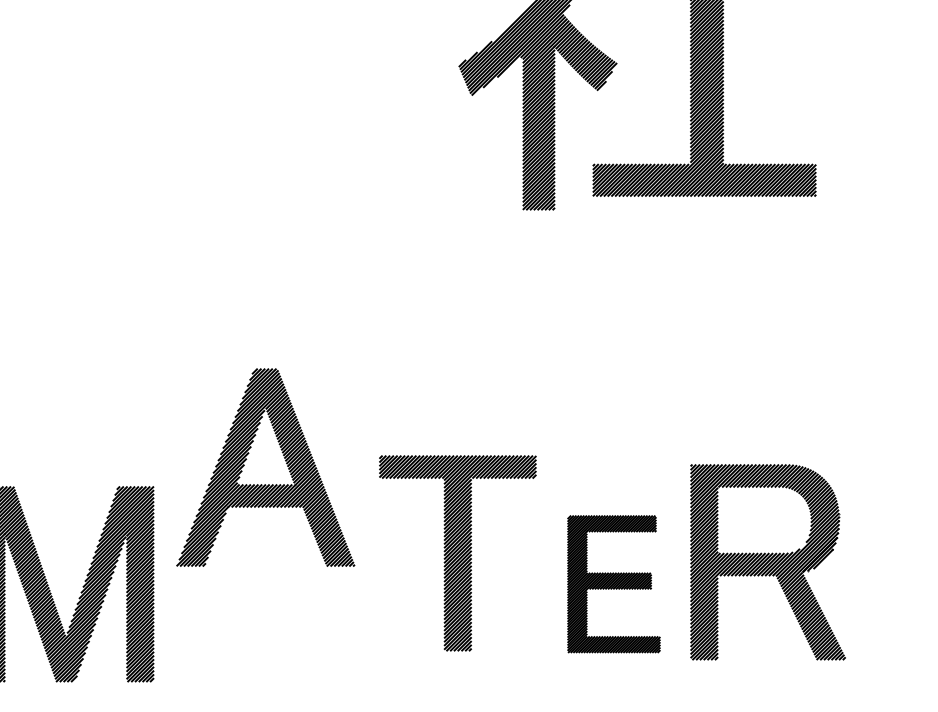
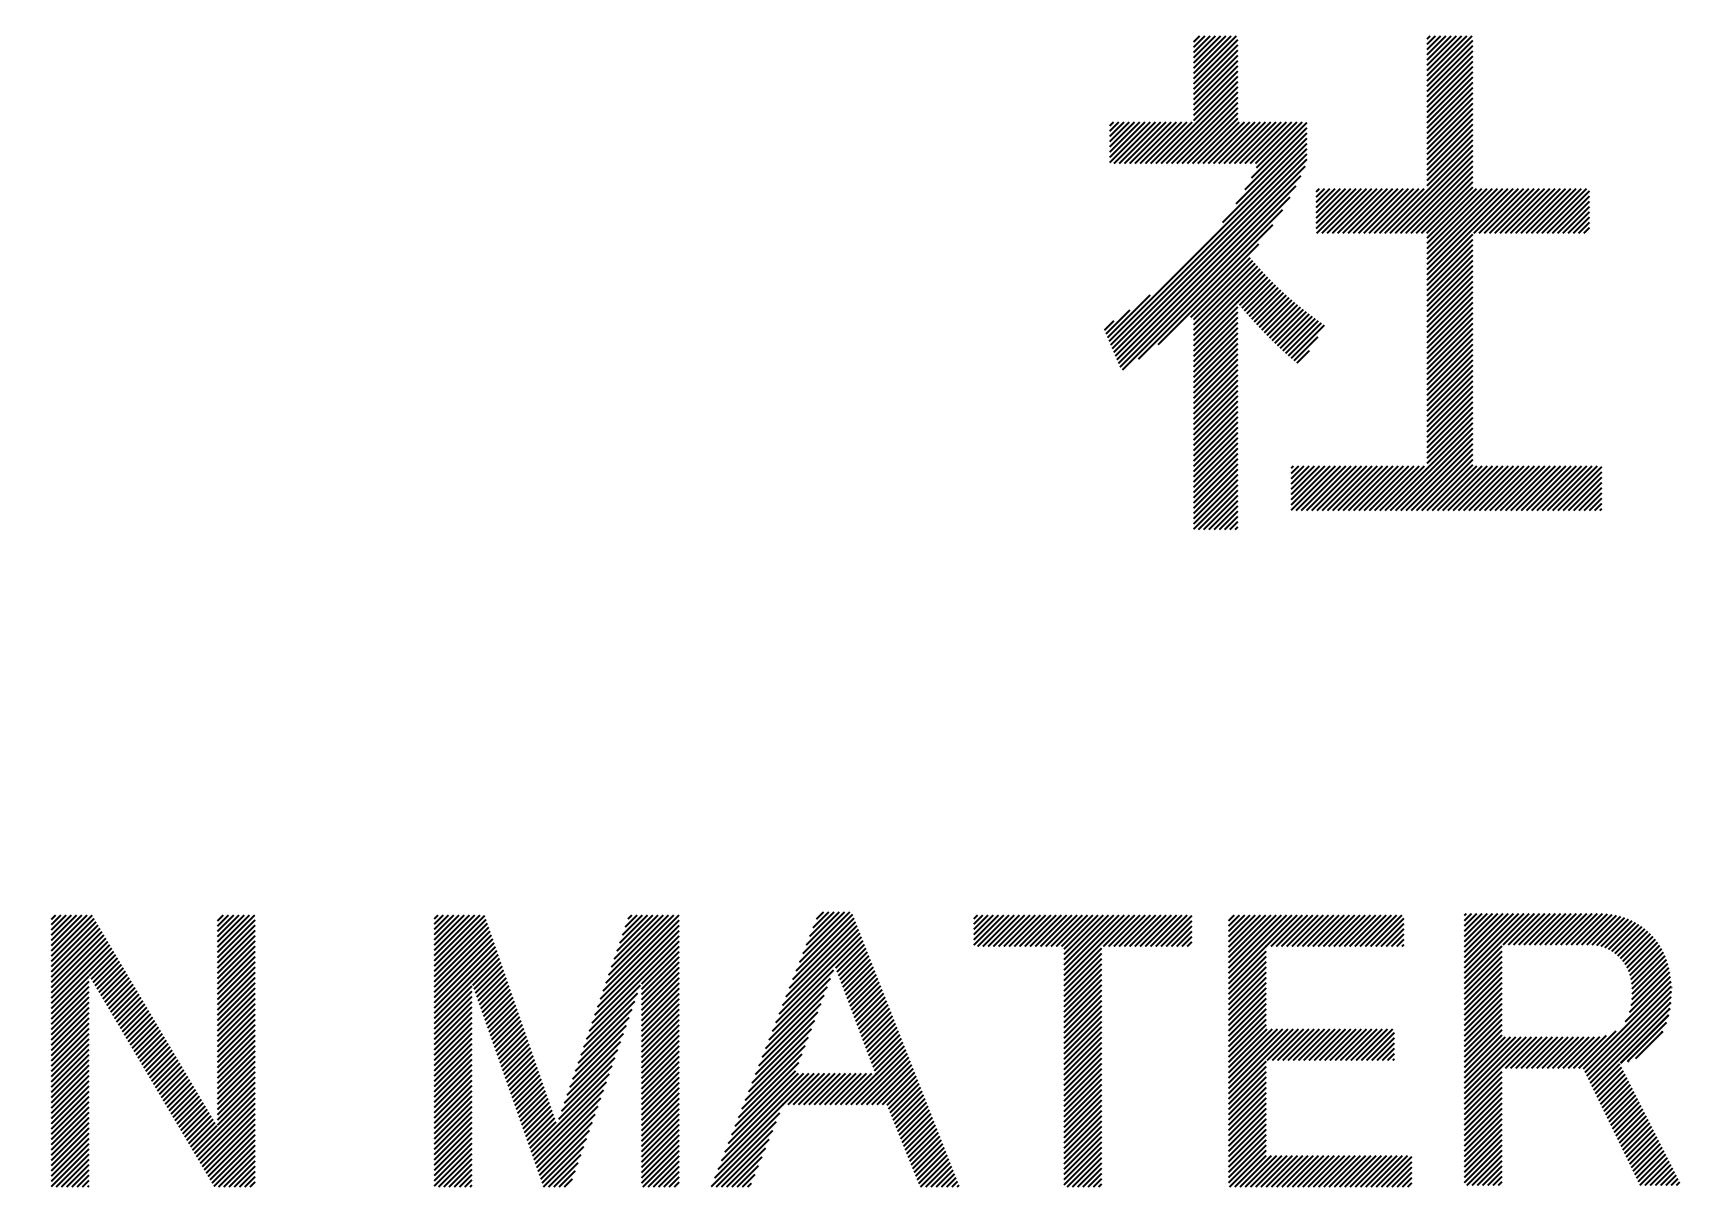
part: (265, 484) -> (834, 1073), moved
part: (457, 553) -> (1082, 1050), moved
part: (767, 562) -> (1571, 1049), moved
part: (614, 583) -> (1320, 1050), size x1.43

